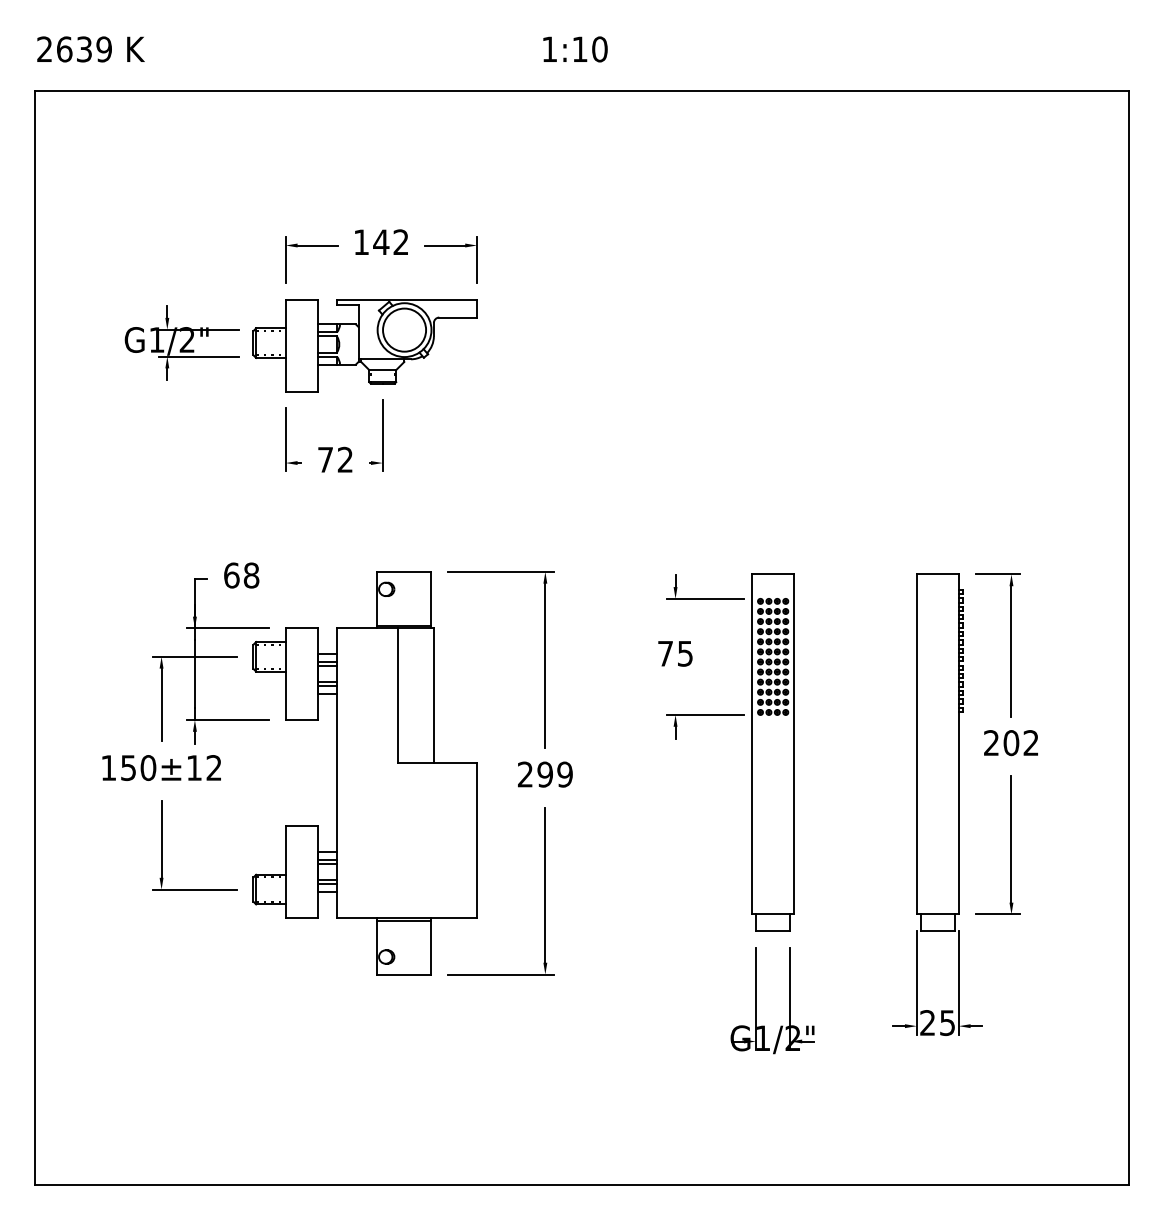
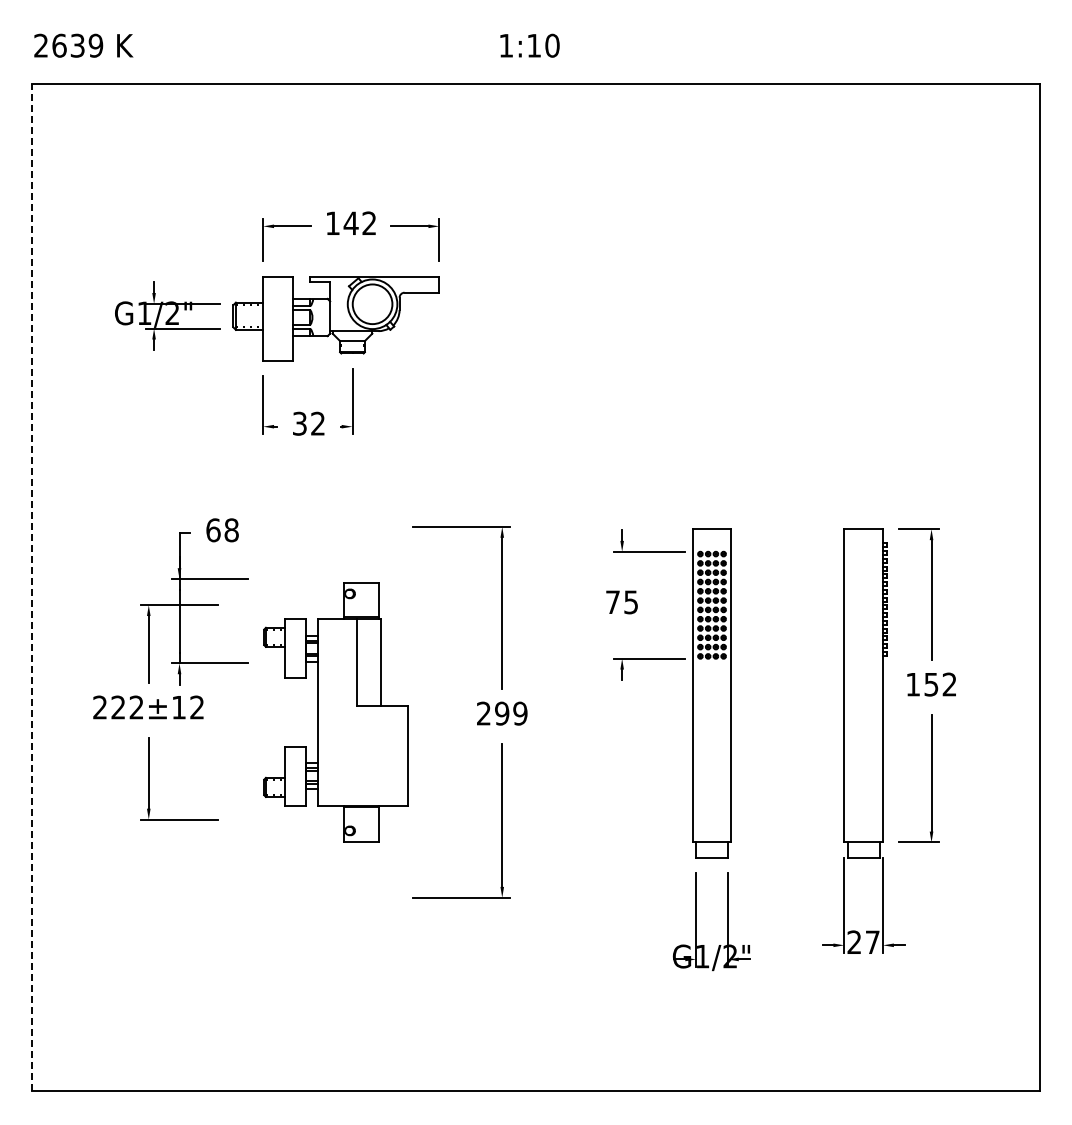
text: (325, 459) -> (299, 423), 72 -> 32
line: (35, 637) -> (32, 587), solid -> dashed
text: (1001, 742) -> (922, 684), 202 -> 152
text: (128, 767) -> (118, 707), 150±12 -> 222±12
part: (364, 773) -> (335, 712), size x0.7
text: (947, 1023) -> (872, 942), 25 -> 27

